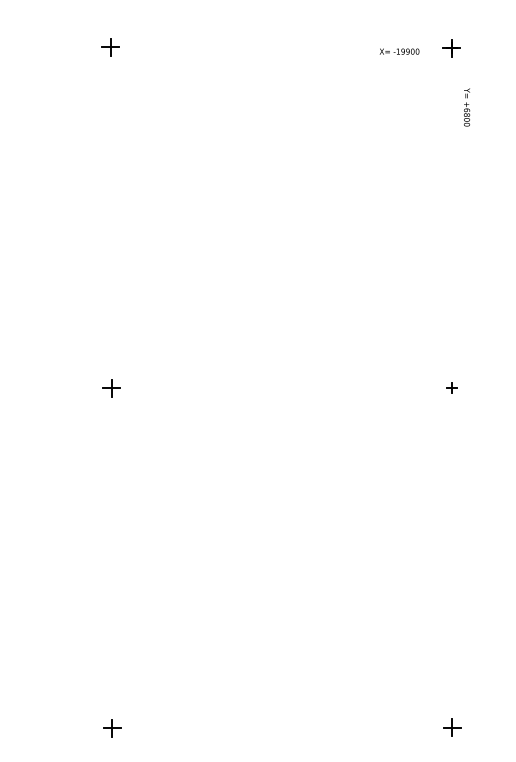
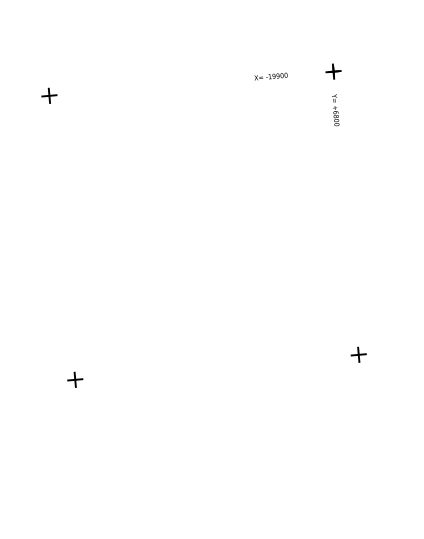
text: (399, 51) -> (270, 76), moved
text: (467, 107) -> (336, 110), moved
part: (452, 388) -> (359, 355), size x1.67

